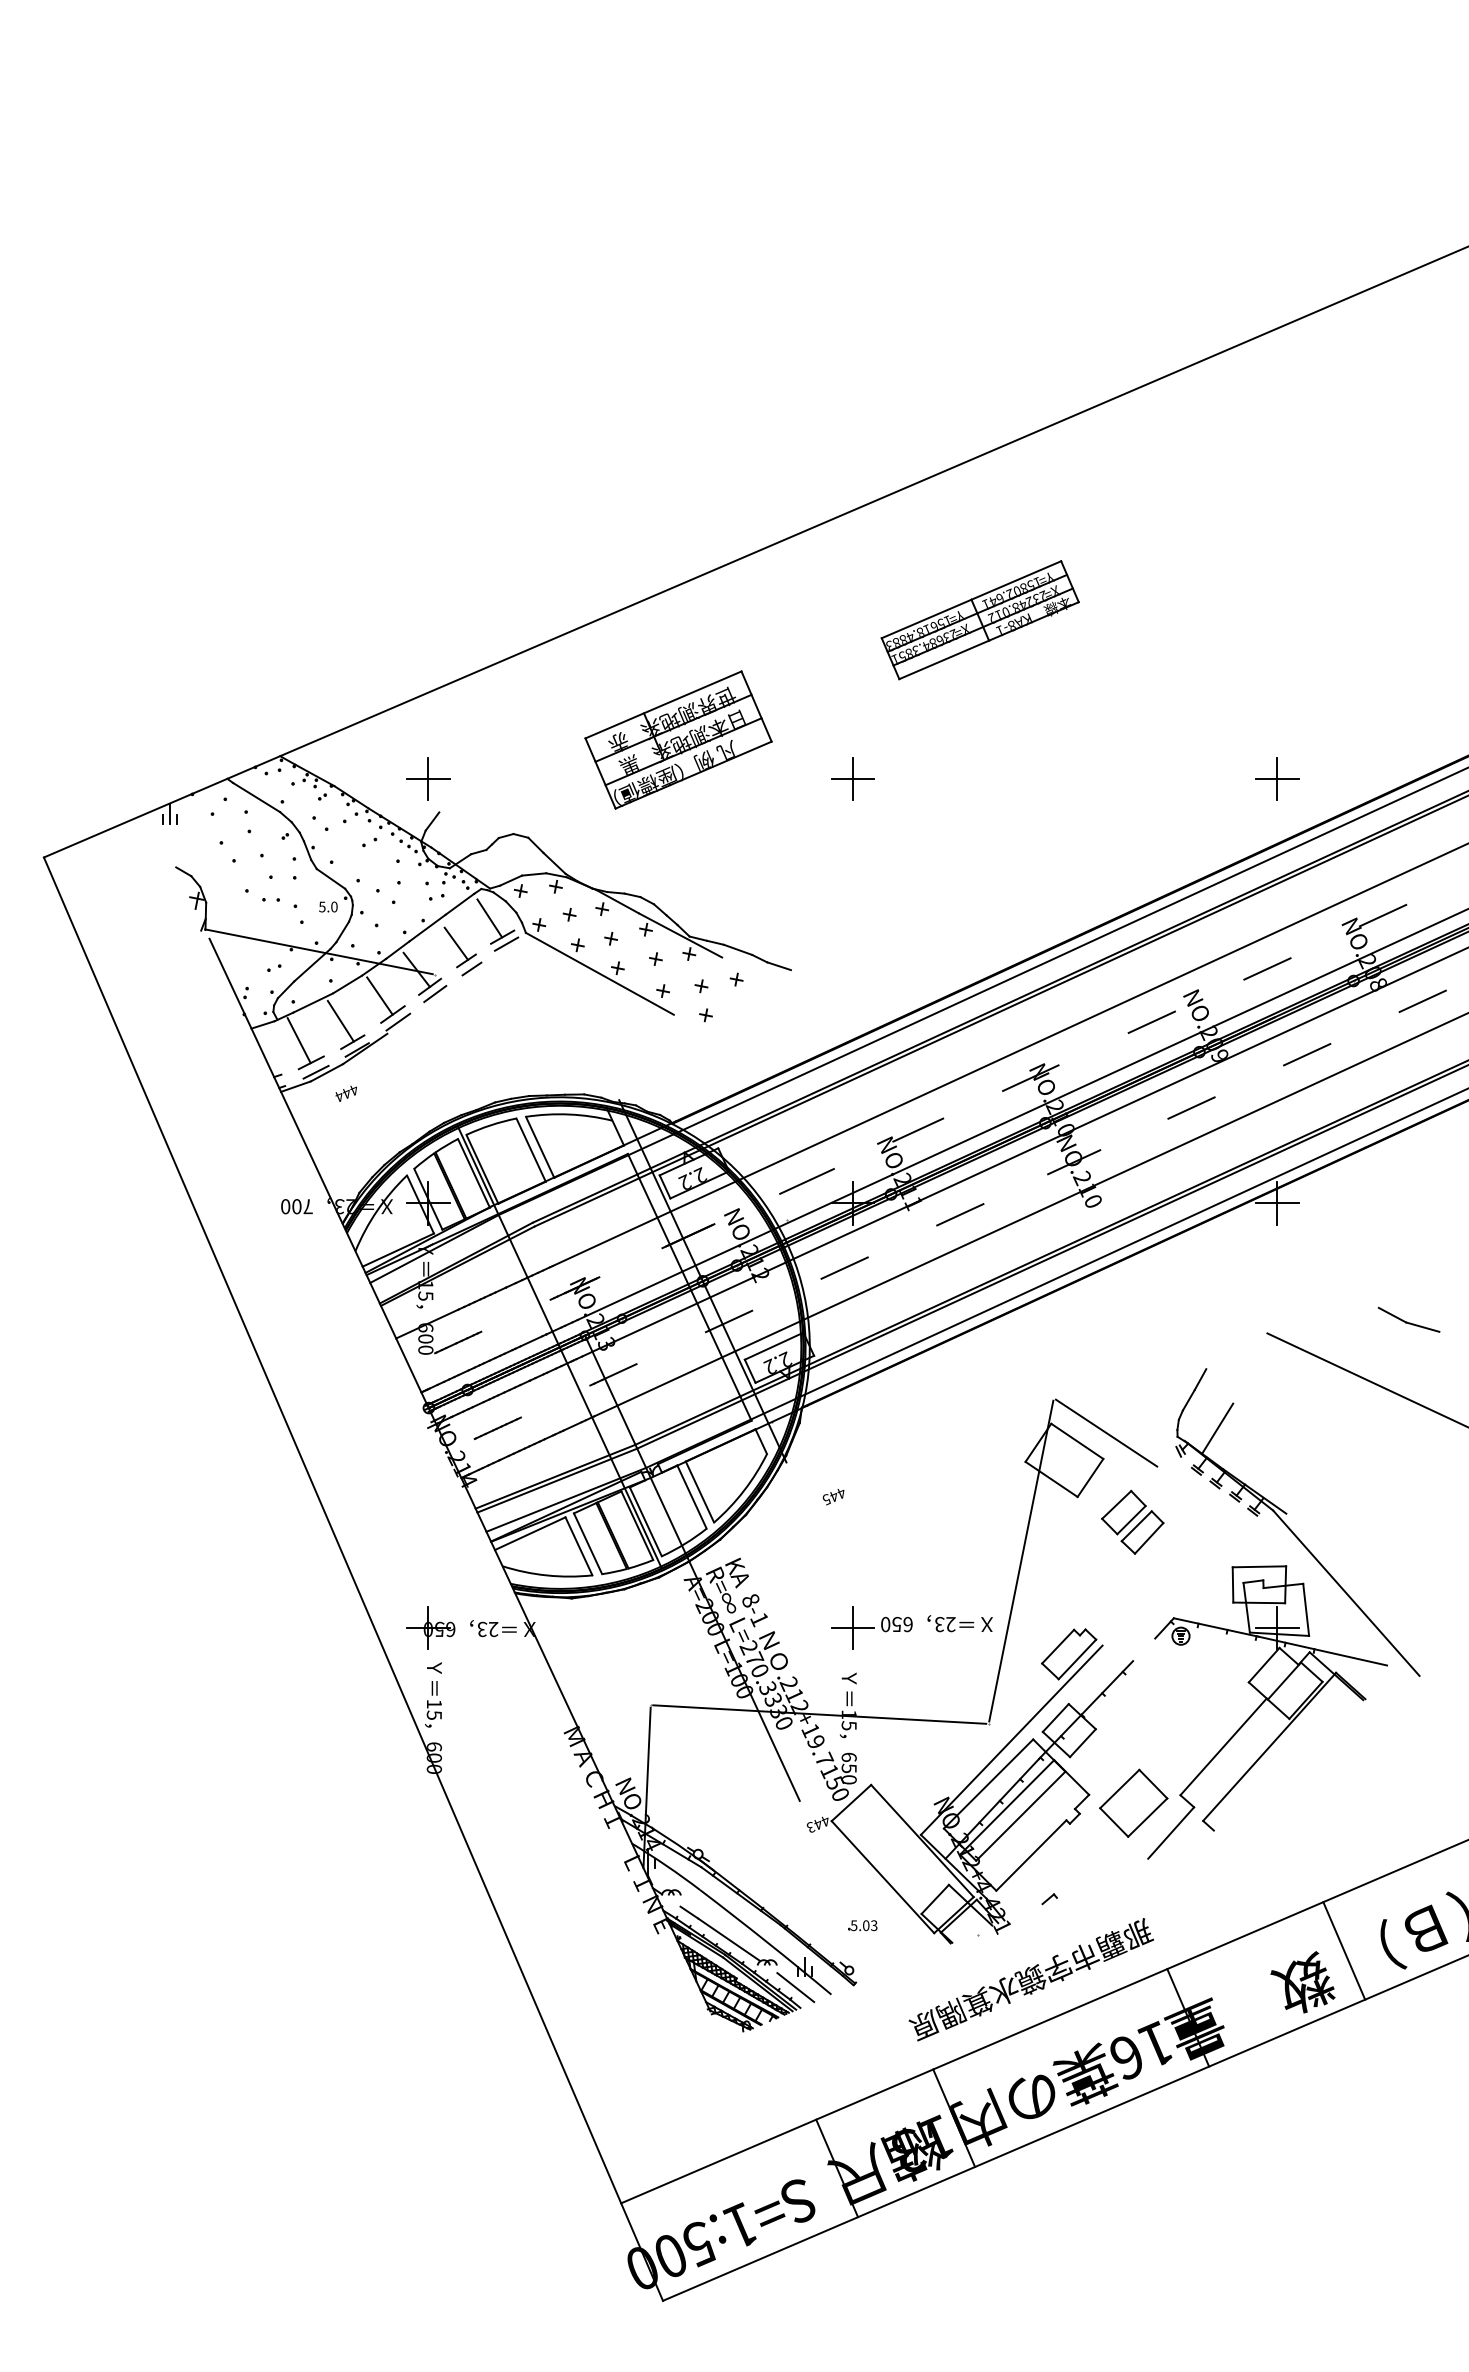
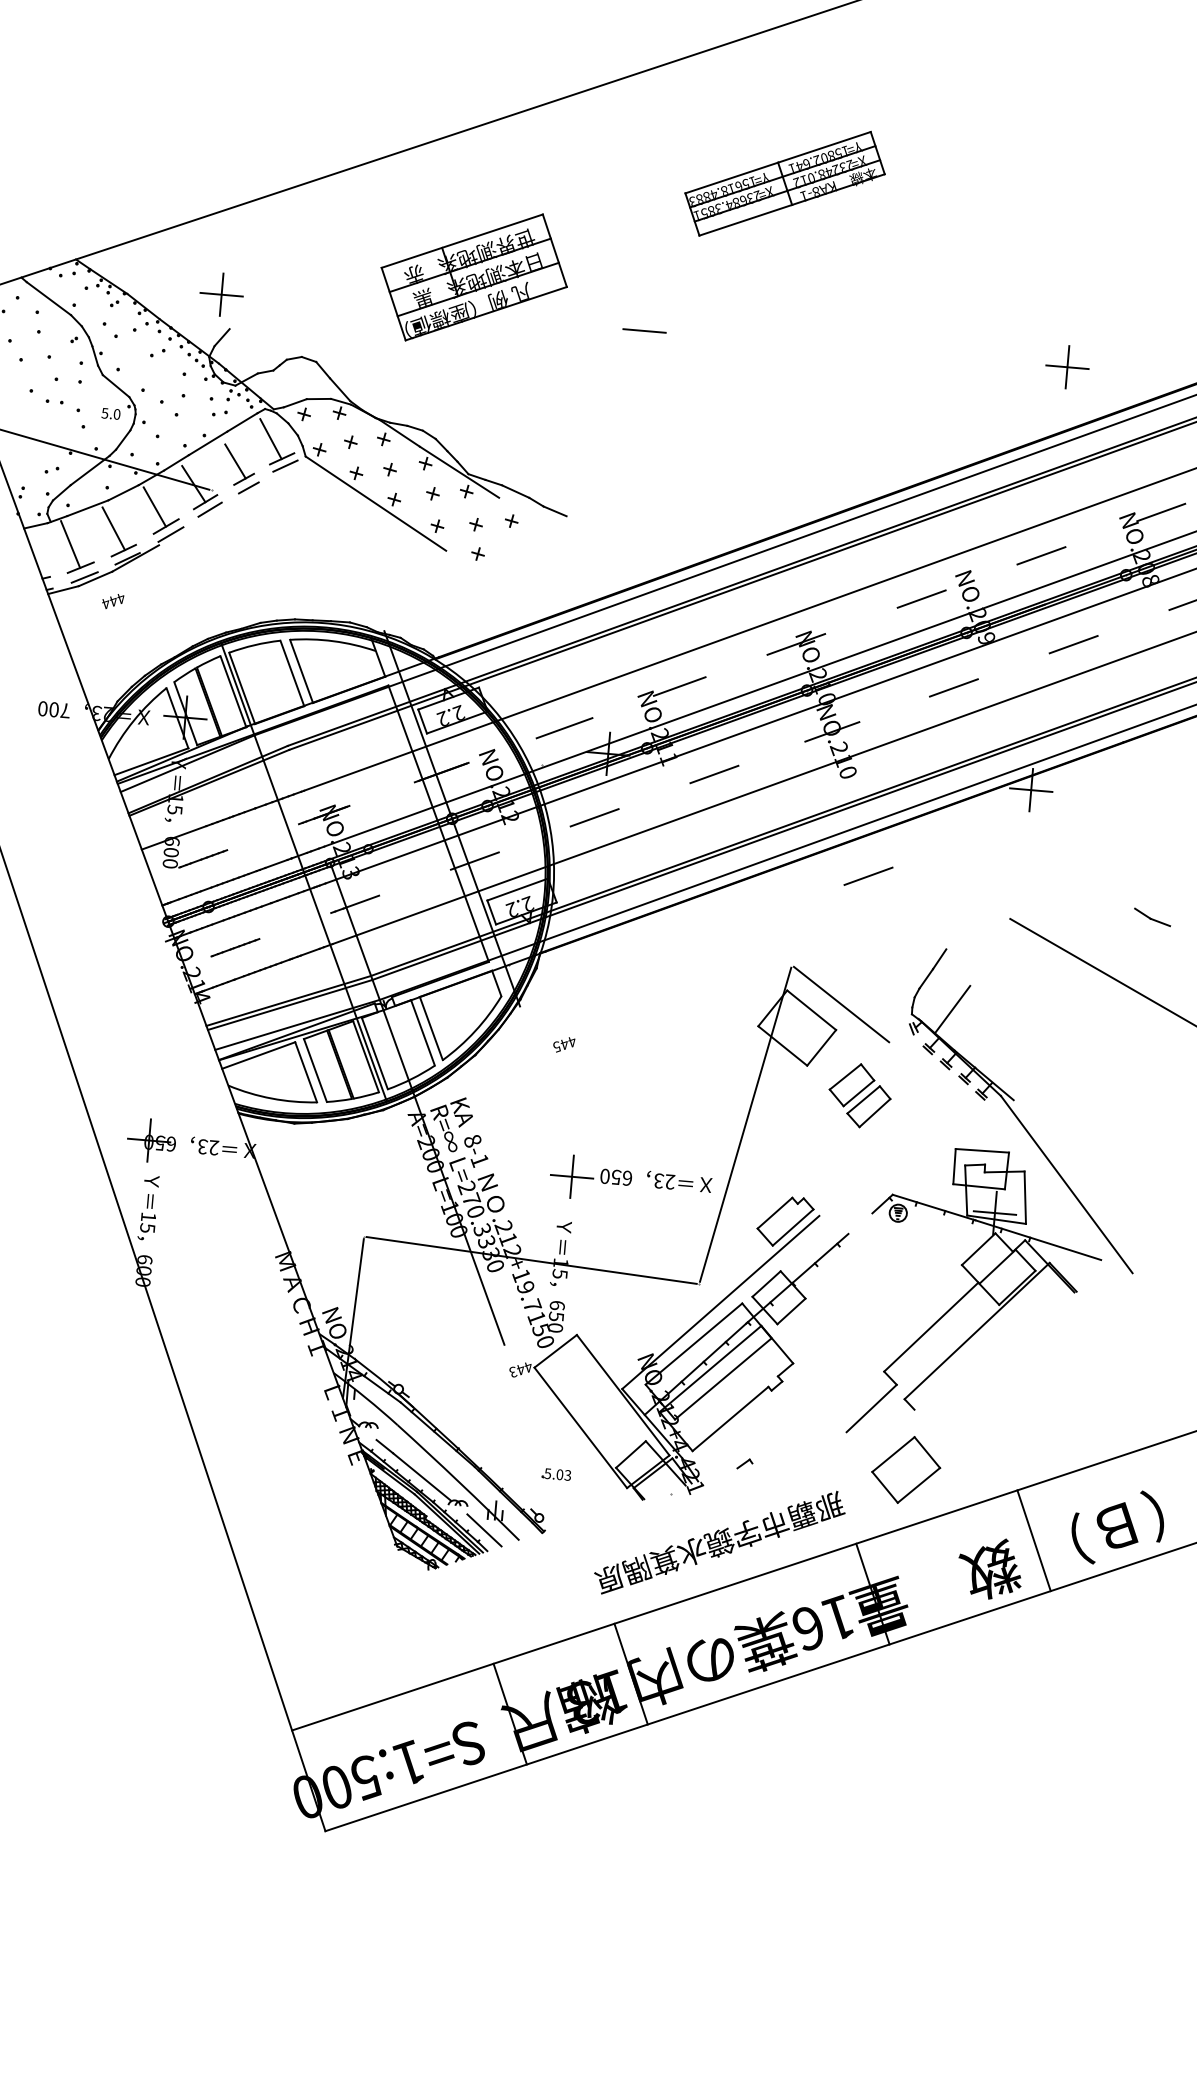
line: (852, 778) -> (644, 330), removed
line: (1122, 1302) -> (868, 875), added
part: (1408, 1319) -> (1152, 917), size x0.6
part: (1133, 1802) -> (905, 1469), moved

